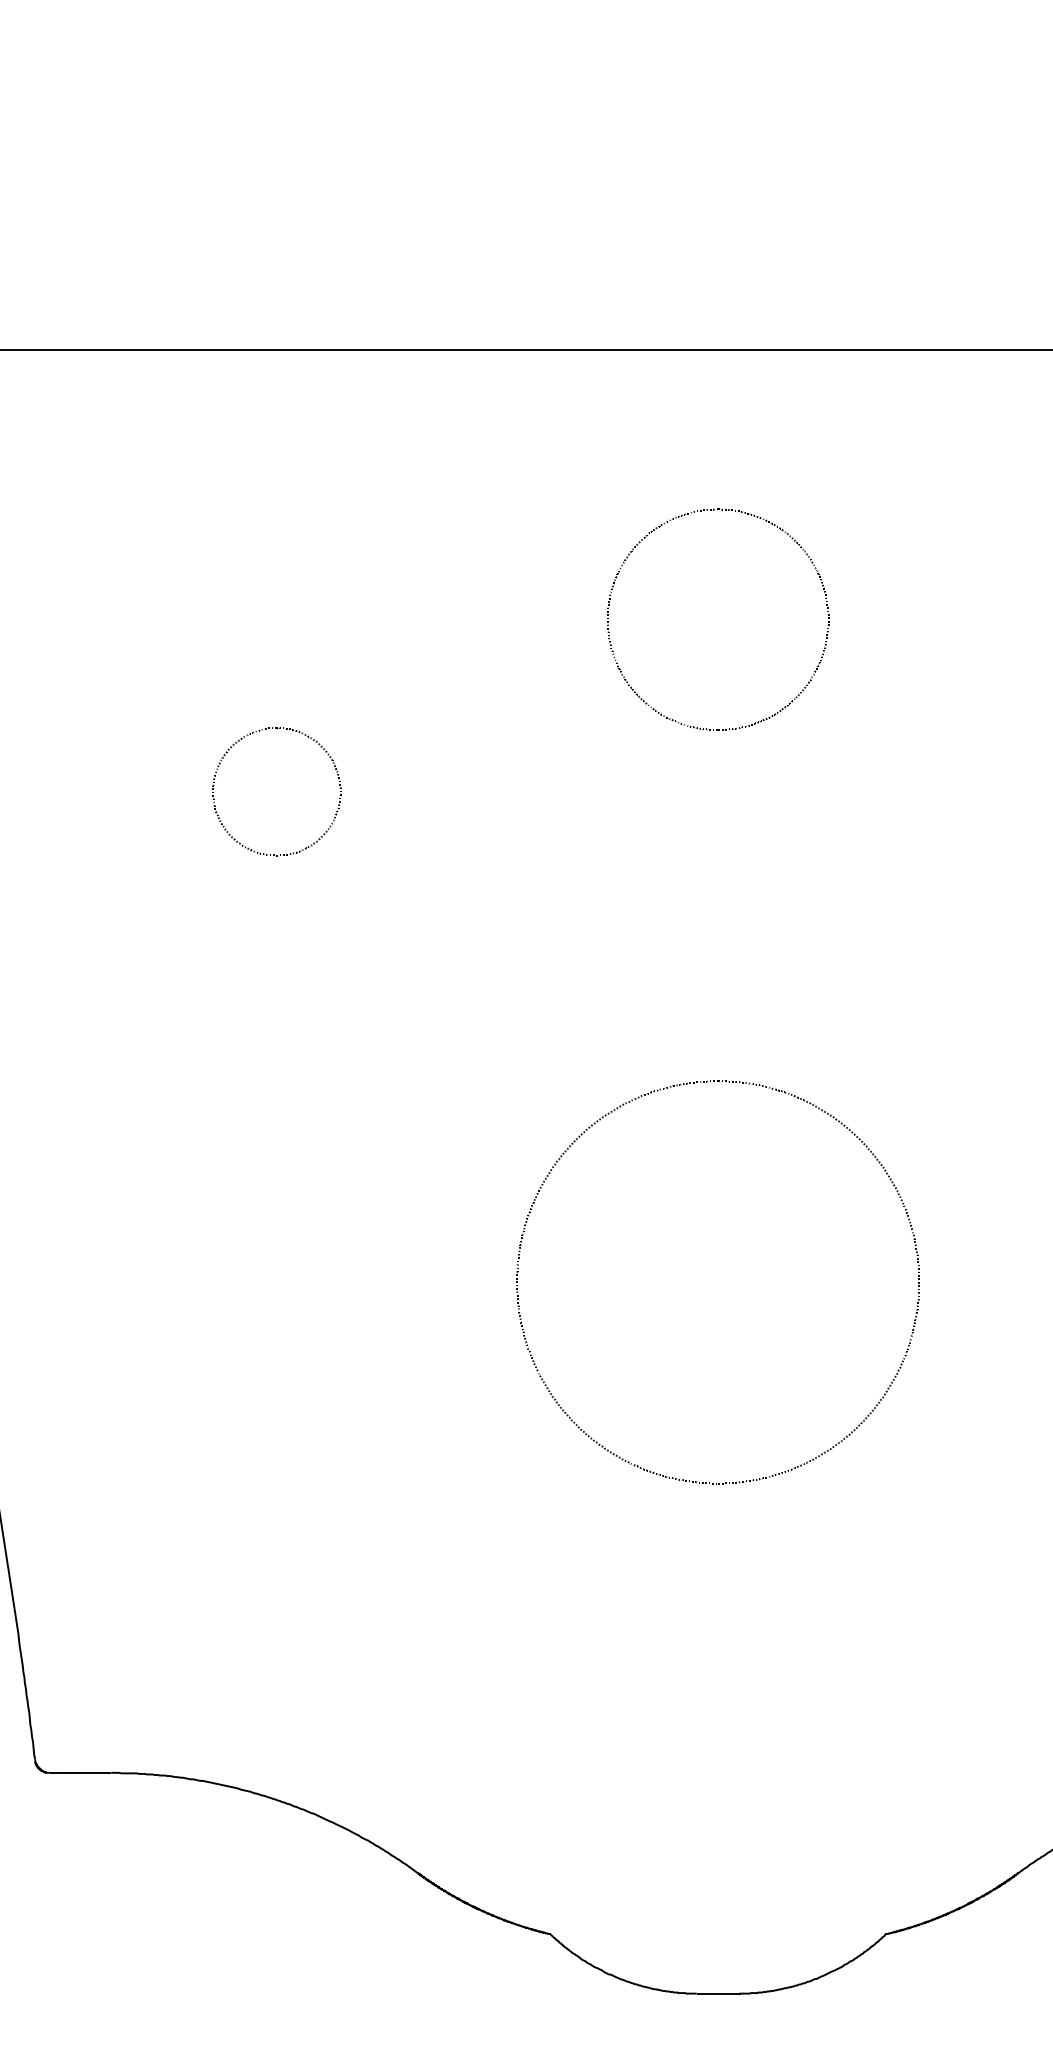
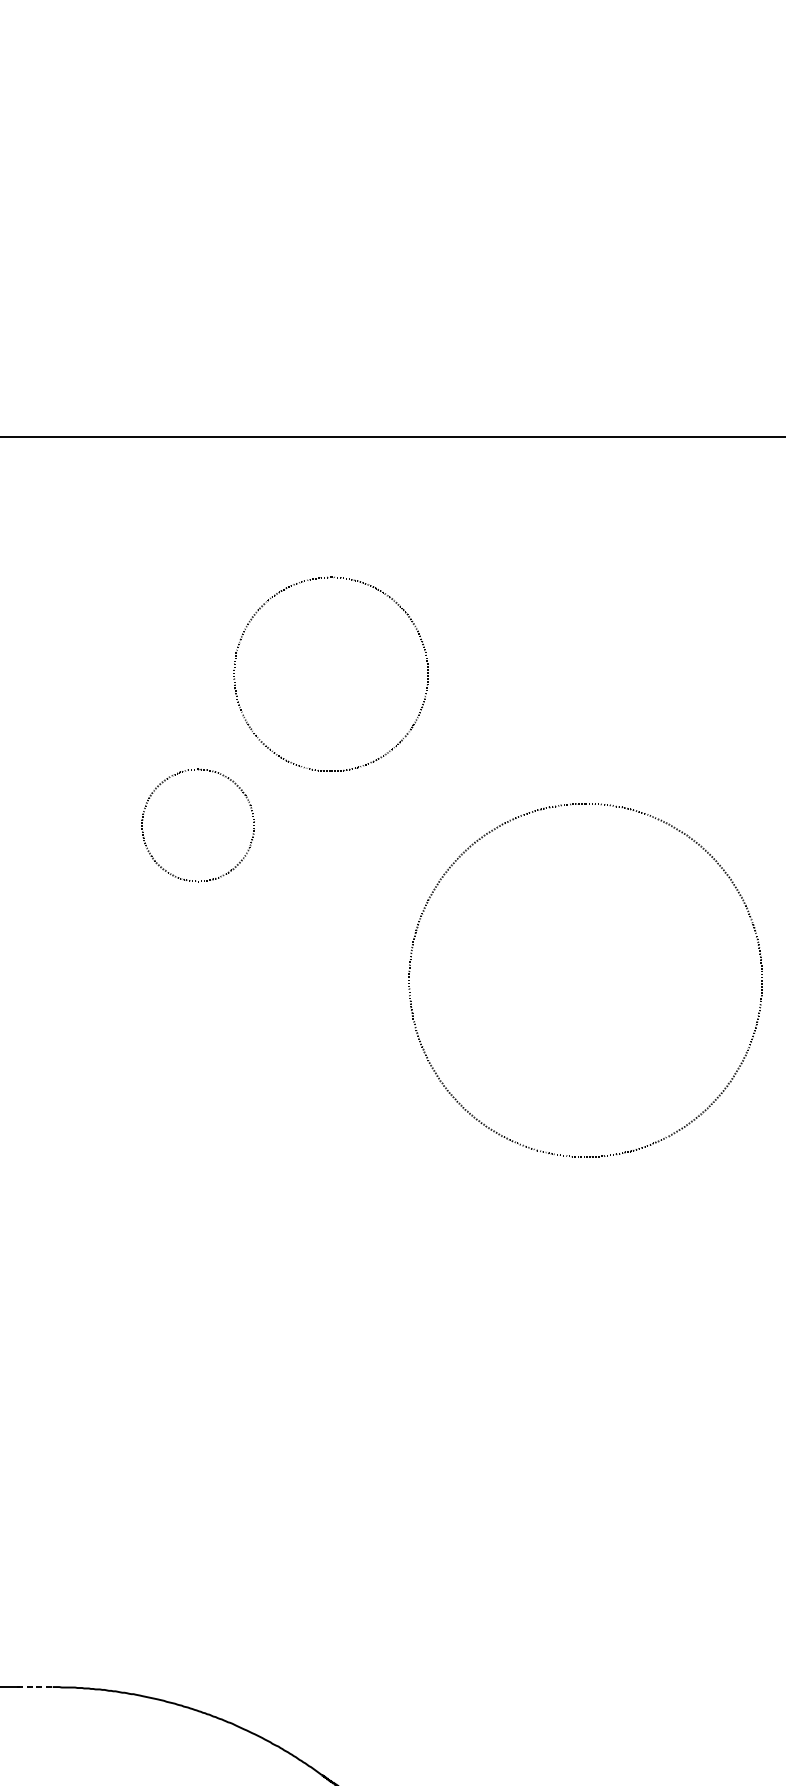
part: (789, 537) -> (393, 602), moved
part: (534, 1360) -> (424, 1049), moved
line: (91, 1772) -> (35, 1686), solid -> dashed

